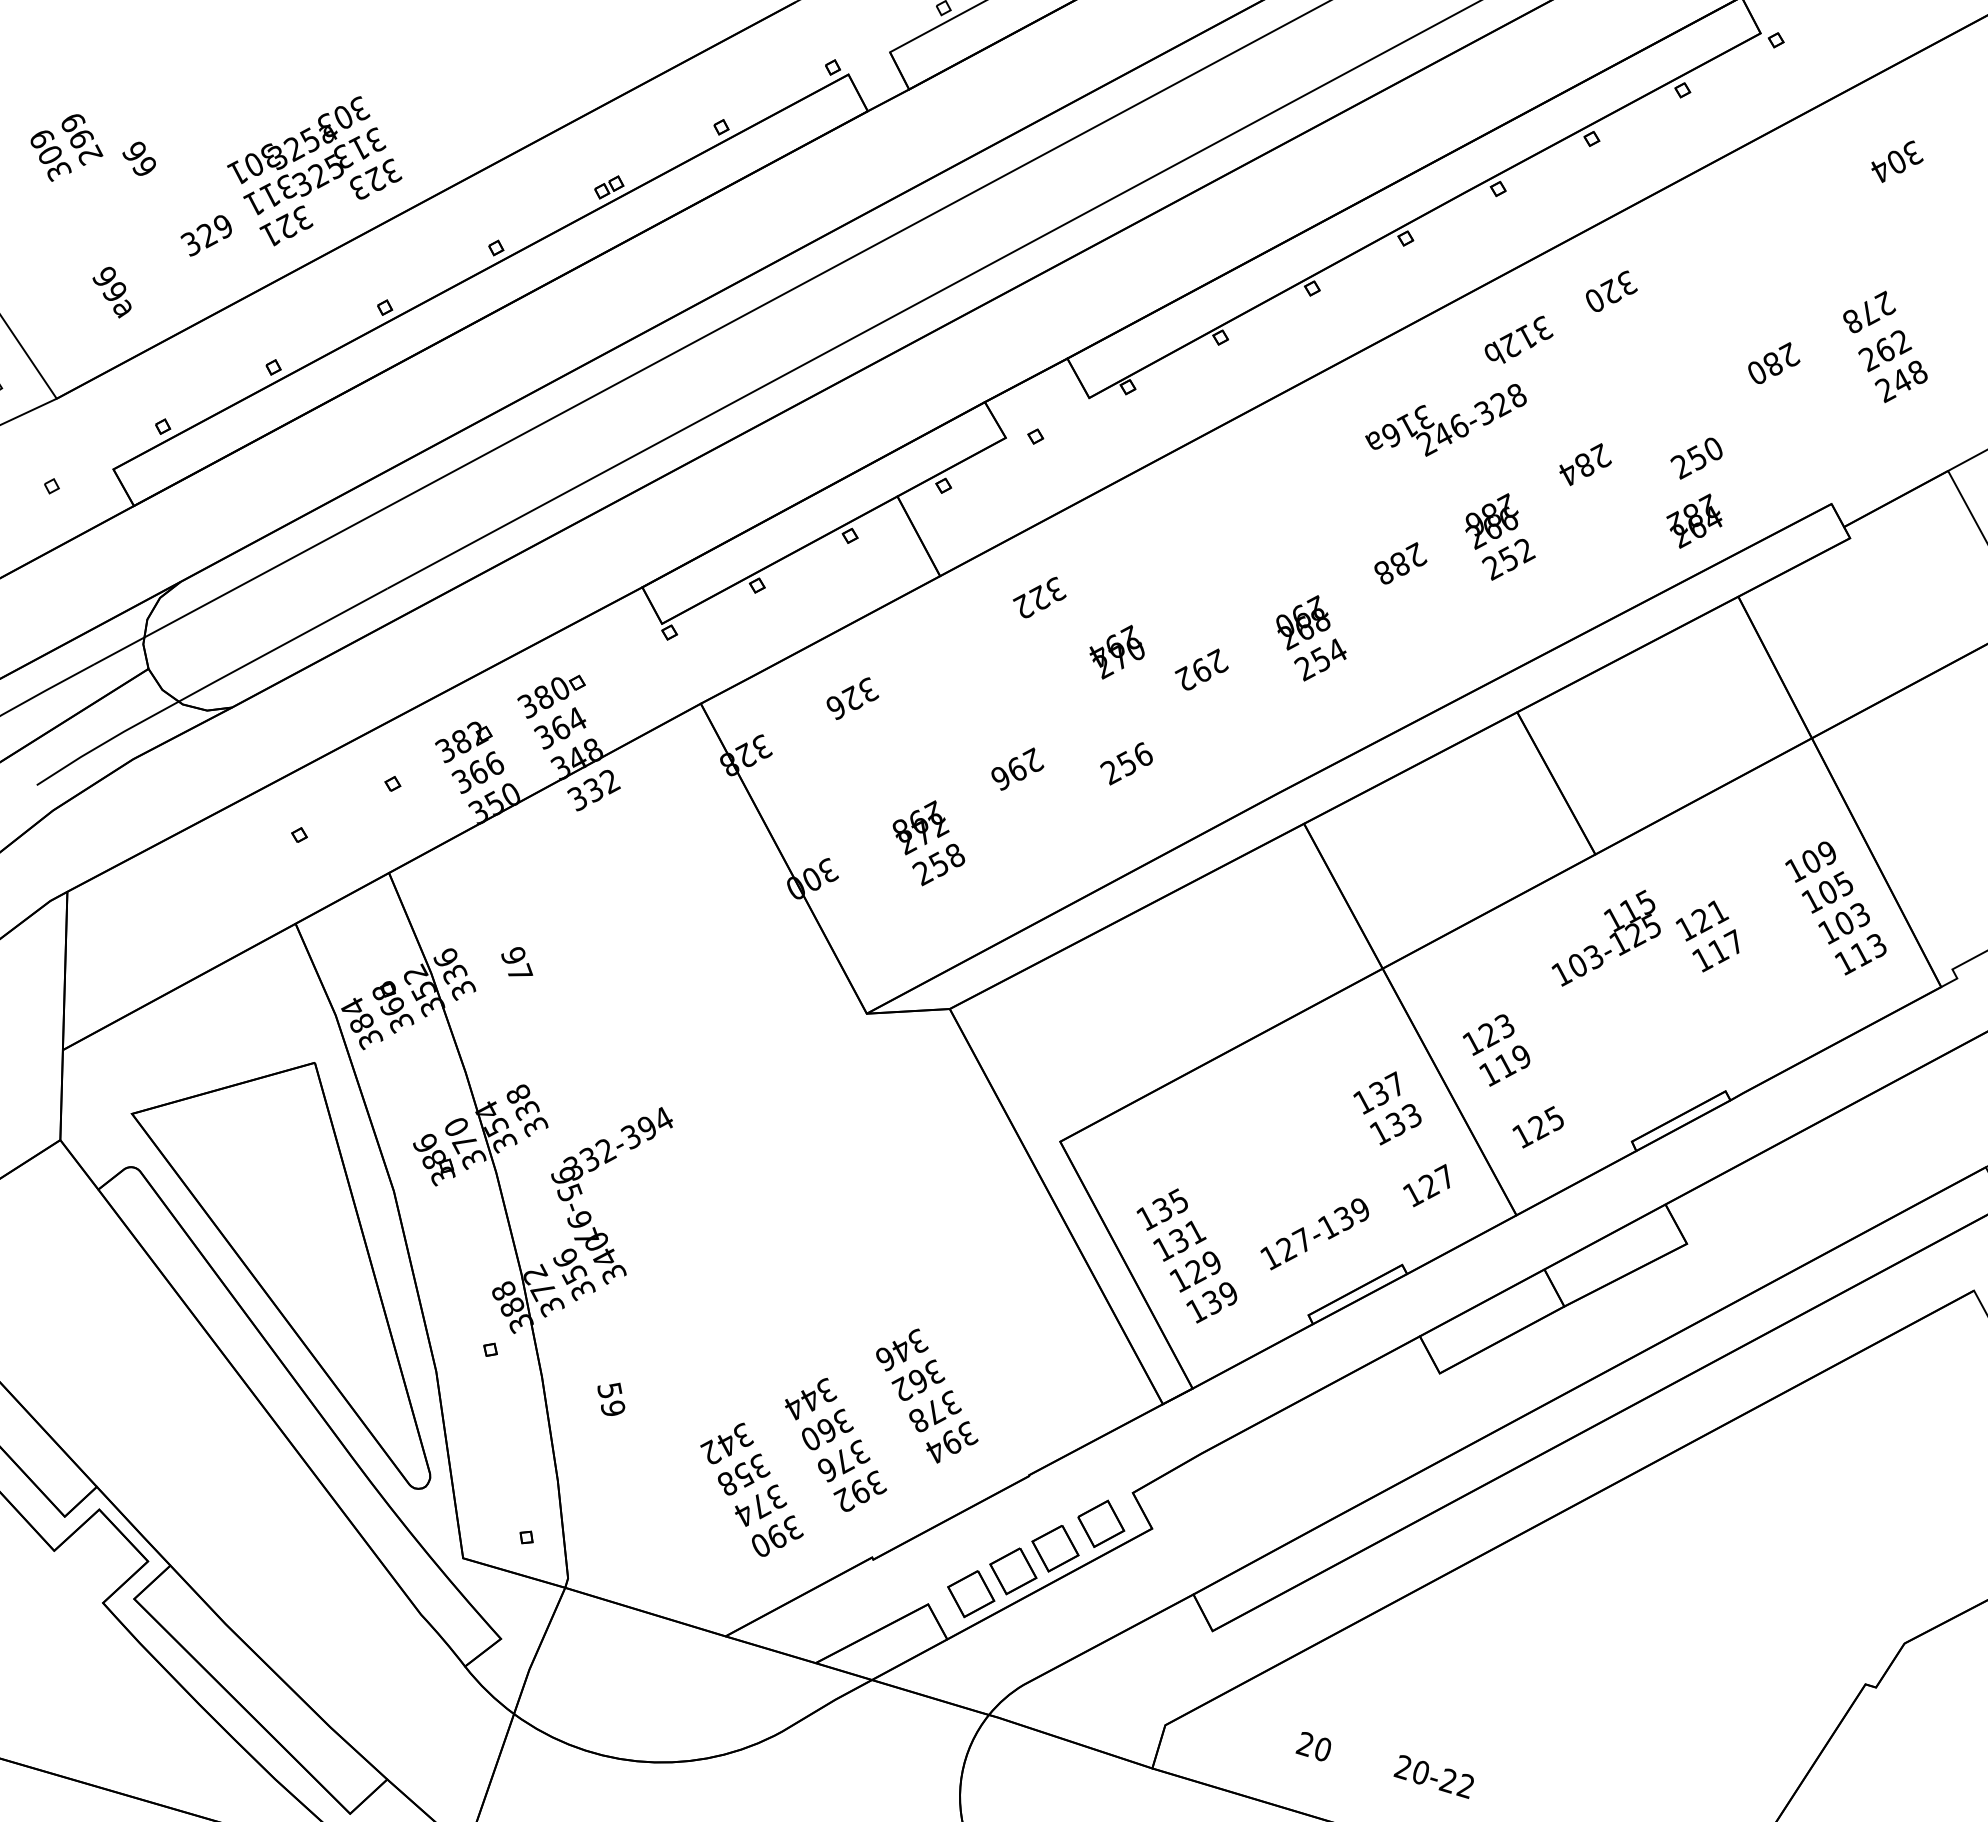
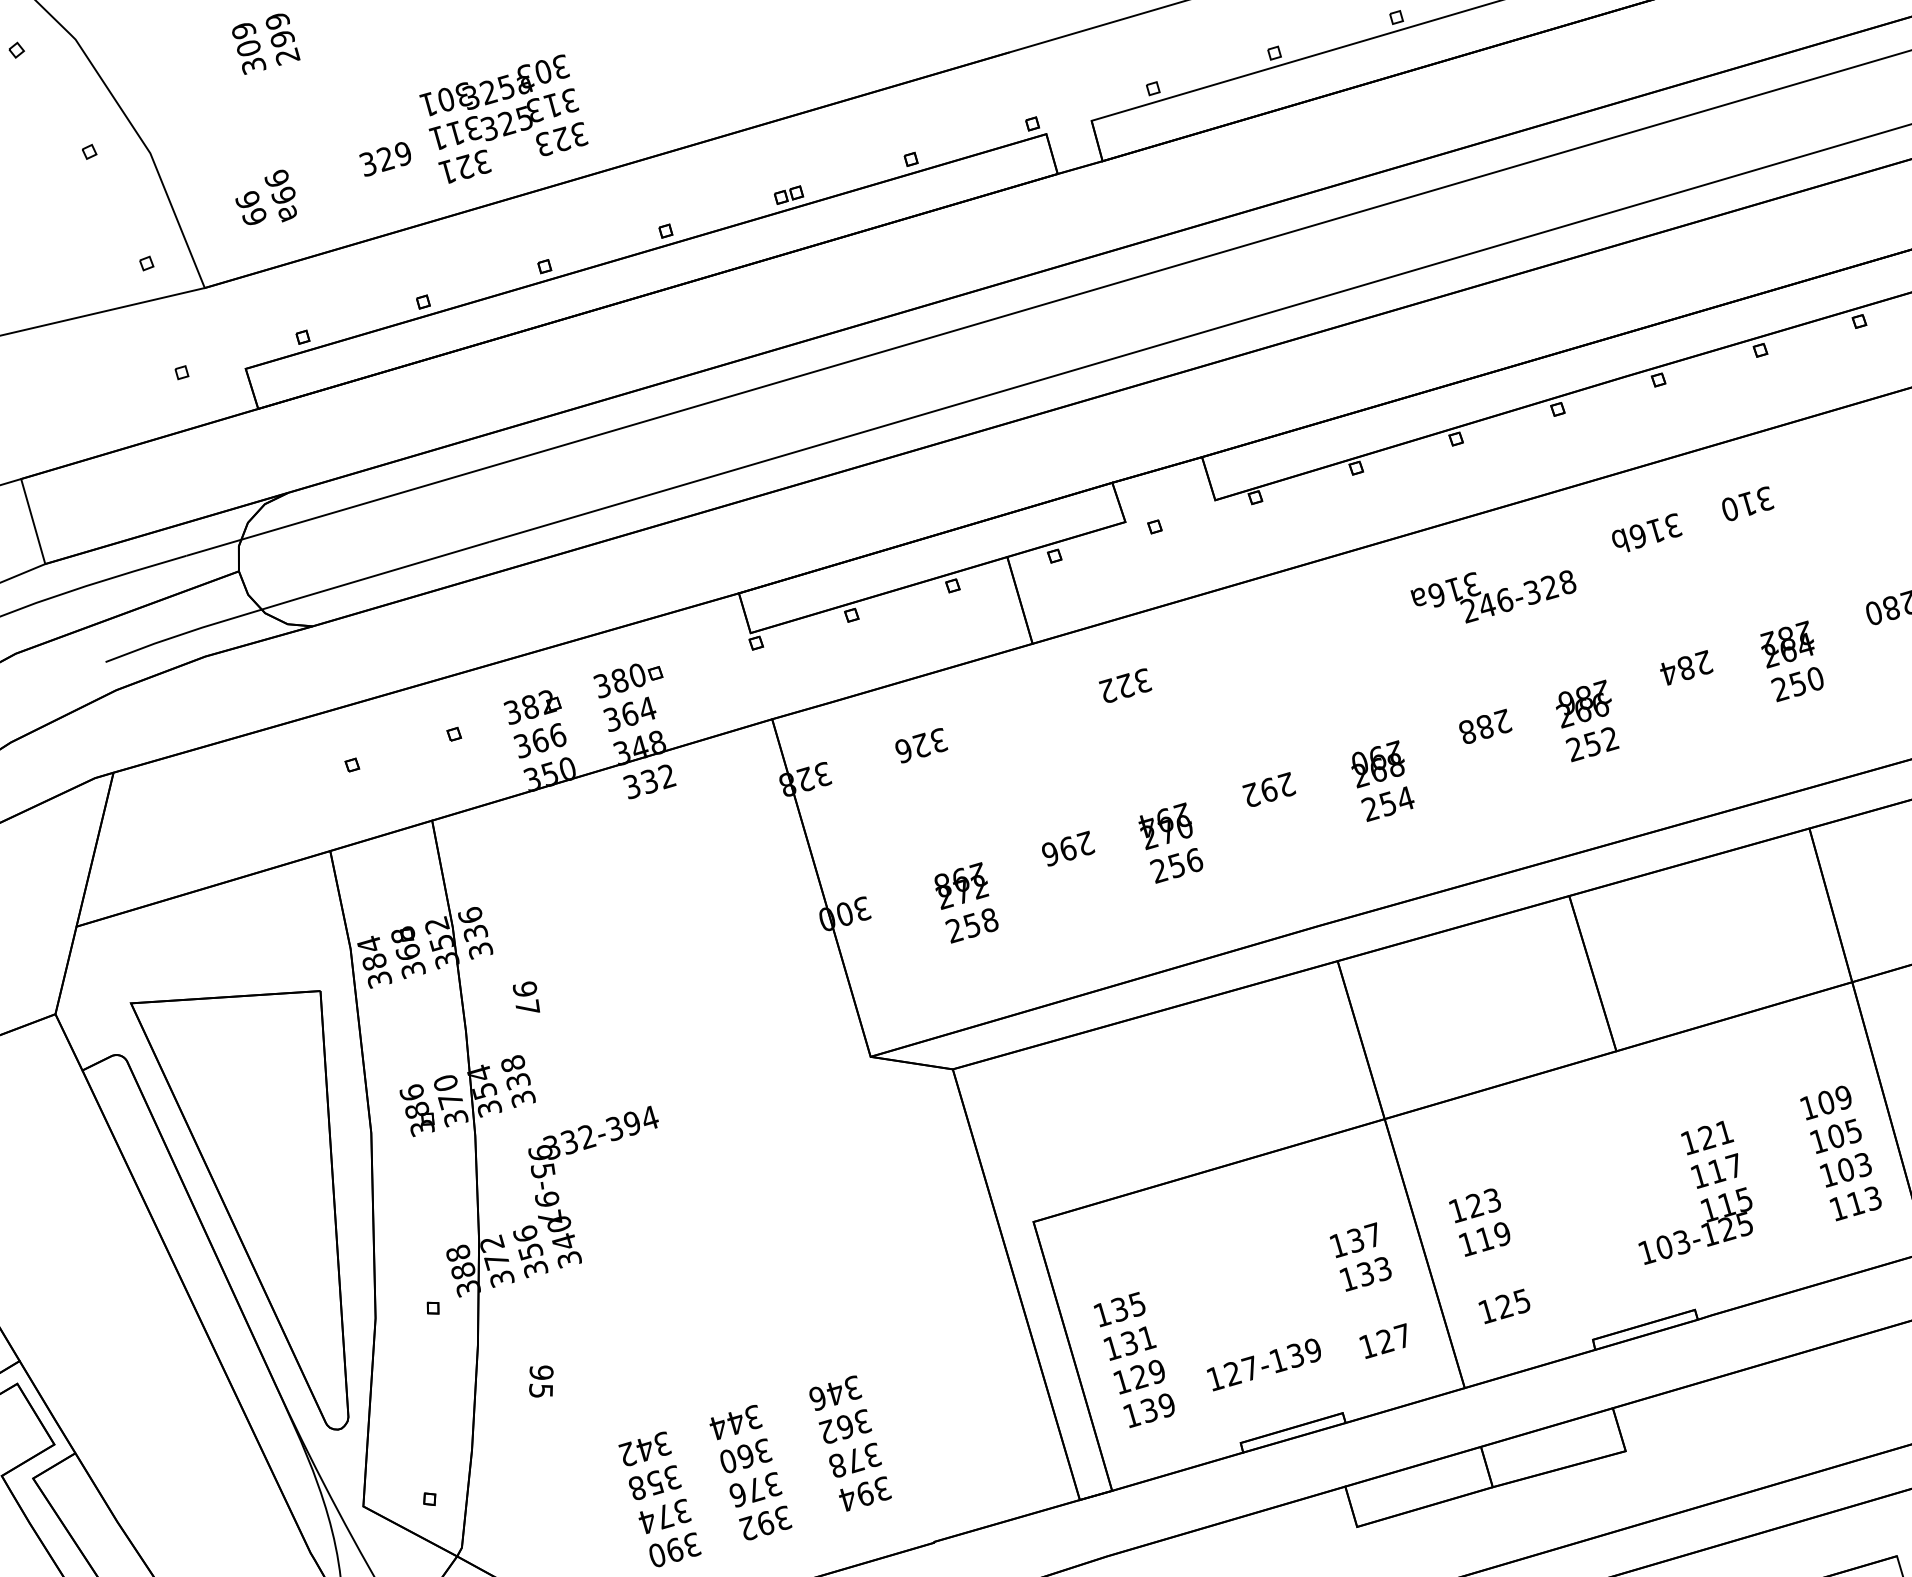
text: (138, 158) -> (250, 207), moved
text: (1610, 290) -> (1747, 502), 320 -> 310
text: (1510, 345) -> (1638, 535), 312b -> 316b
text: (1445, 420) -> (1492, 591), moved
text: (1694, 520) -> (1787, 643), moved
text: (1116, 651) -> (1165, 825), moved
text: (1605, 937) -> (1697, 1225), moved
text: (517, 961) -> (527, 995), moved
text: (611, 1399) -> (541, 1381), 59 -> 95

